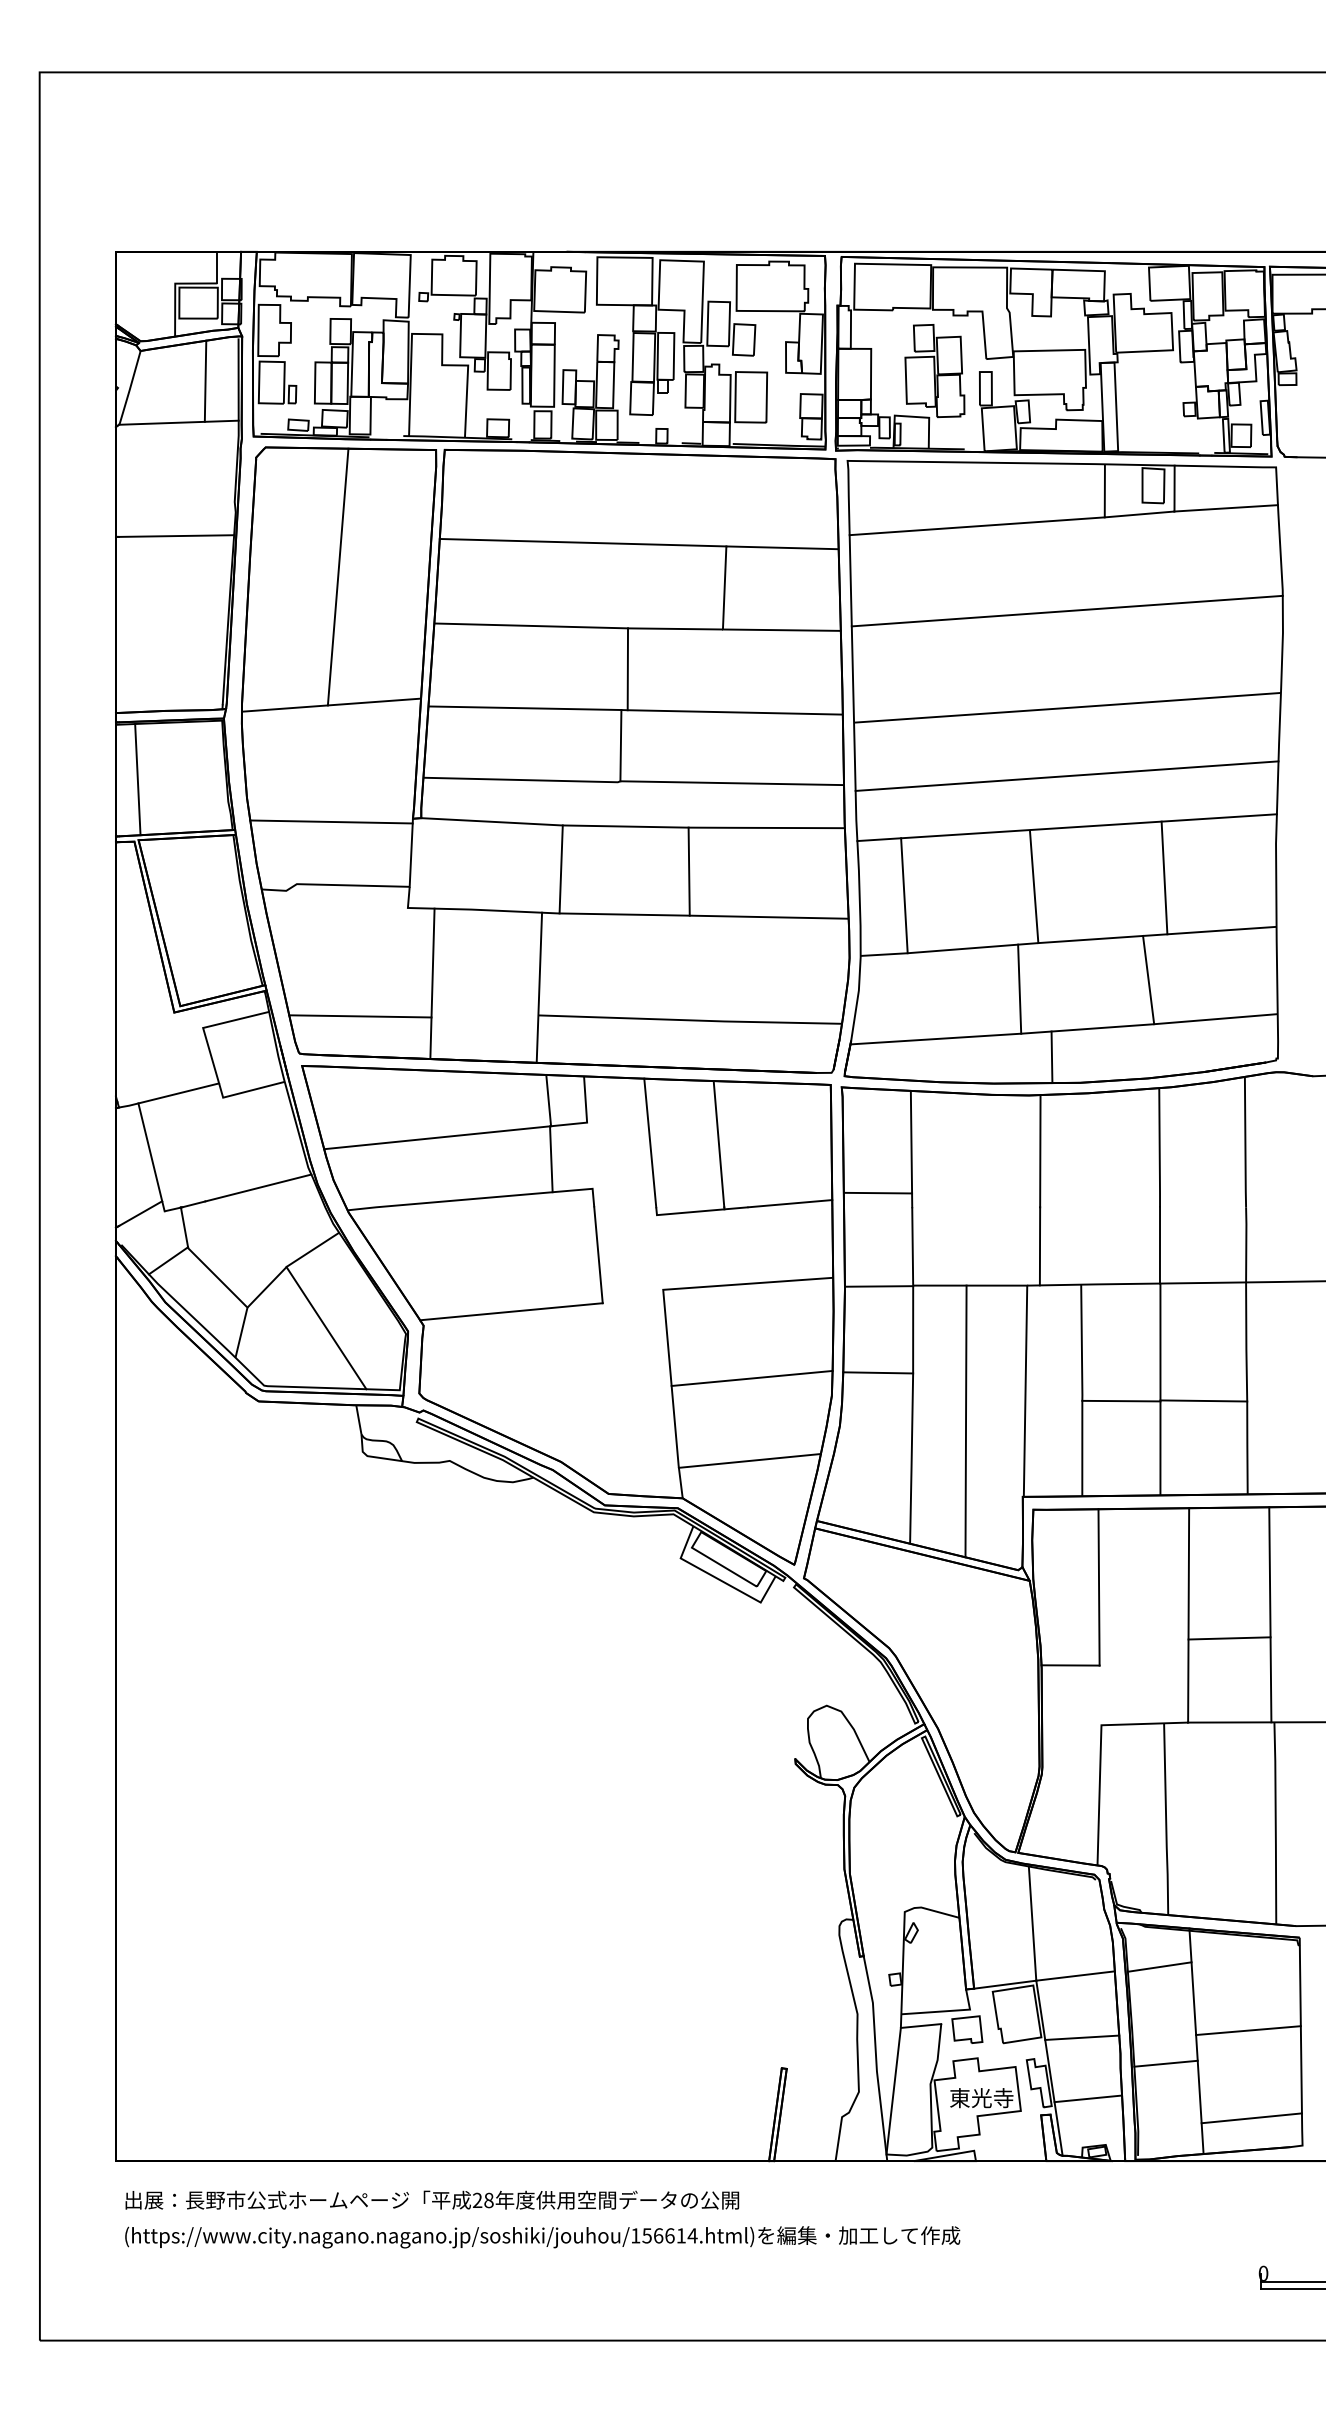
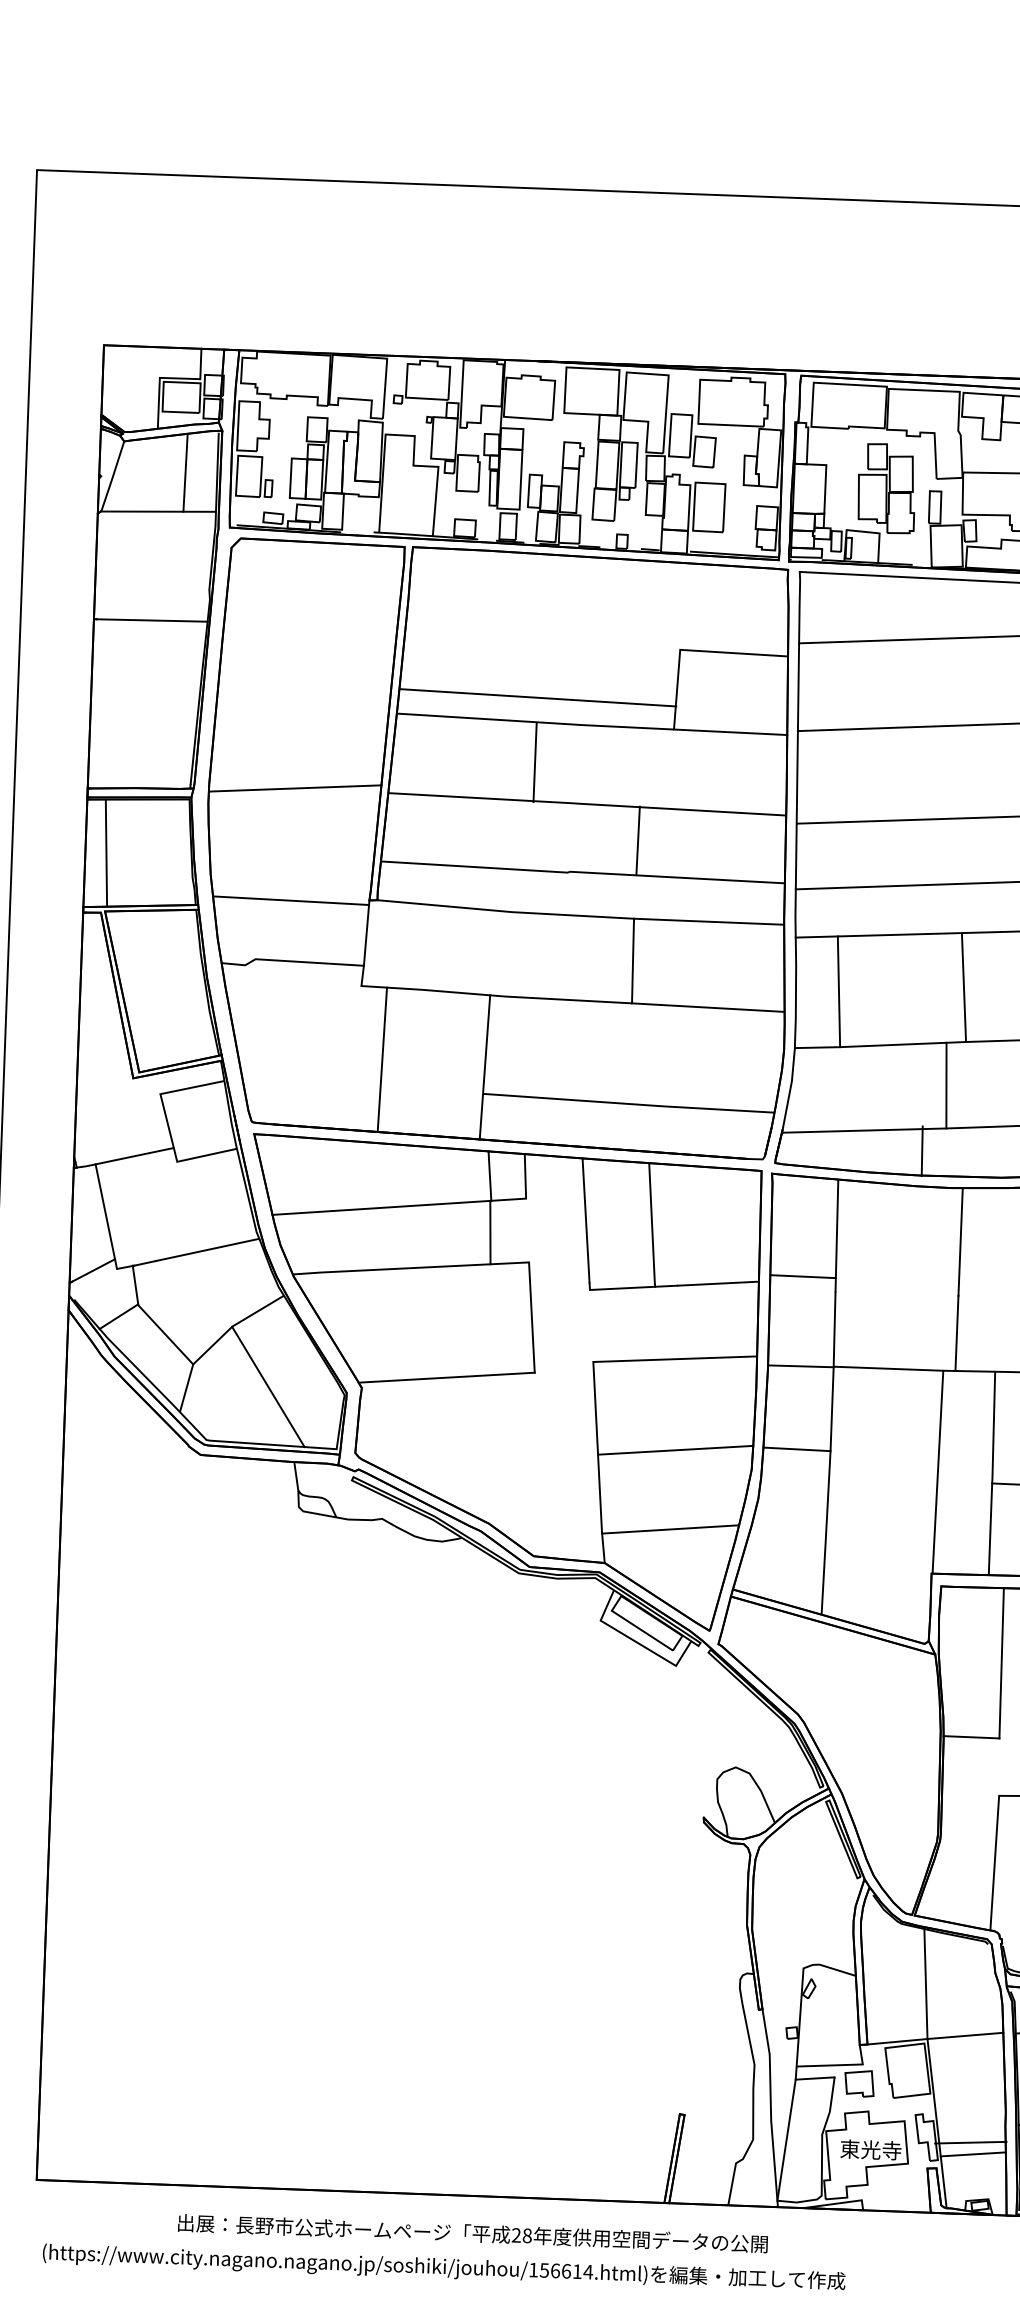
line: (582, 542) -> (538, 697), moved
line: (337, 576) -> (305, 665), removed
line: (627, 669) -> (534, 762), moved
line: (620, 745) -> (637, 840), moved
line: (560, 869) -> (509, 954), removed
line: (360, 1016) -> (312, 1088), removed
line: (1051, 1057) -> (921, 1151), moved
line: (965, 1421) -> (879, 1499), removed
line: (1082, 2037) -> (971, 2142), moved
text: (432, 2199) -> (473, 2232), moved

